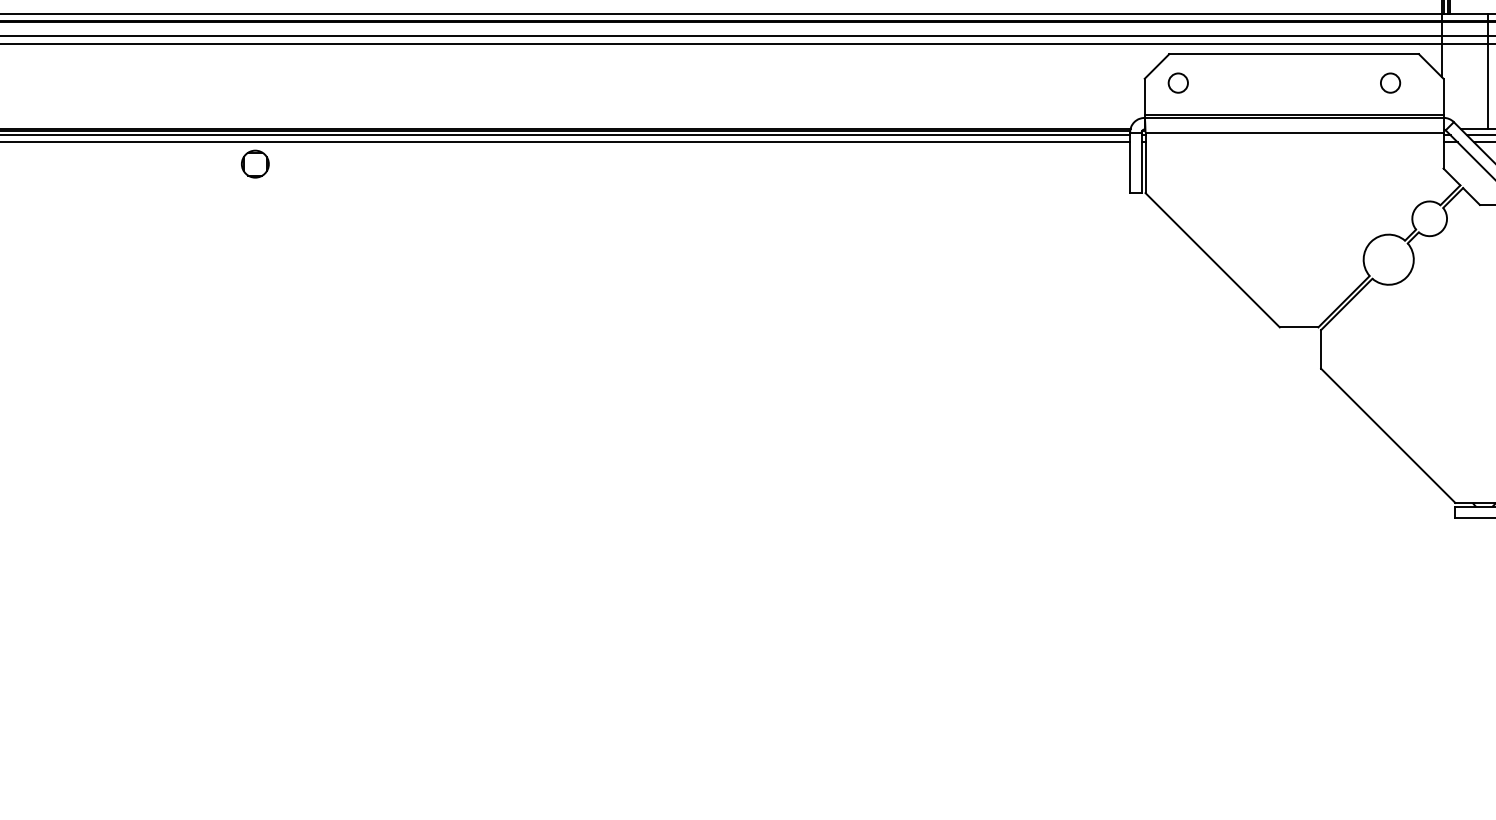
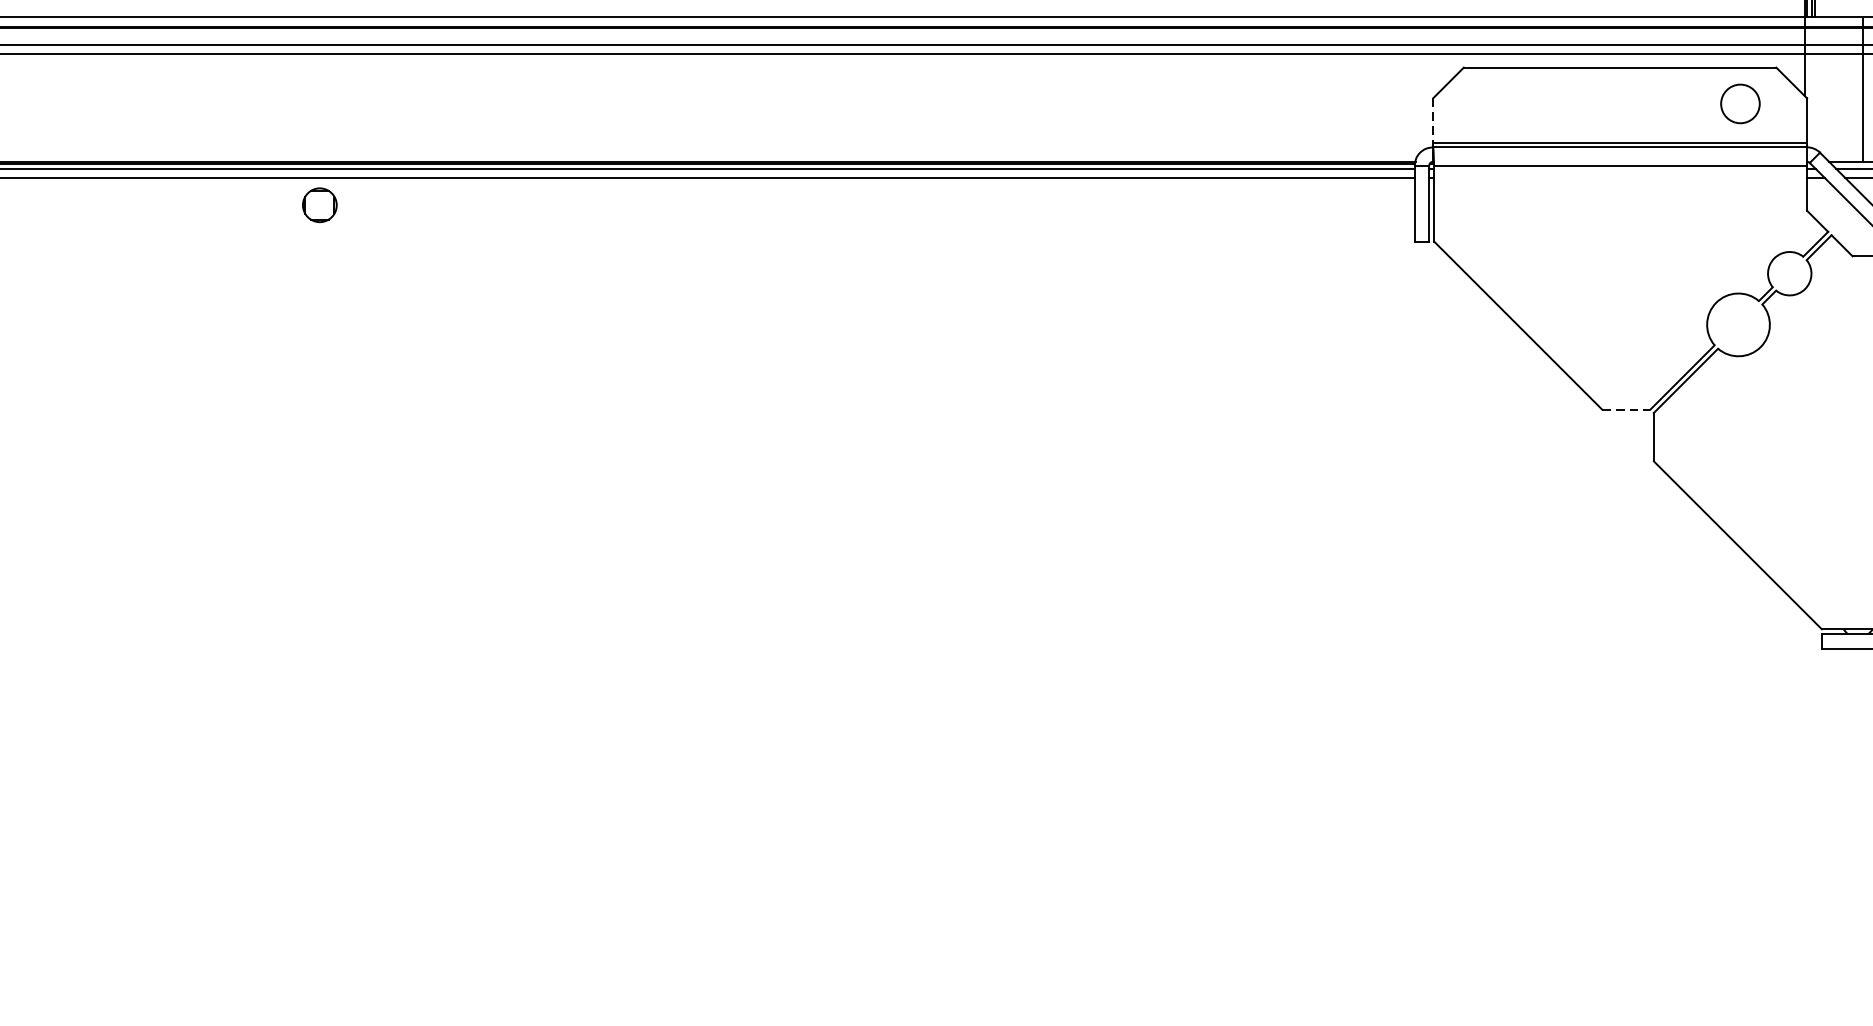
circle: (1177, 82) -> (1474, 103), removed
circle: (1390, 82) -> (1740, 103), size x1.6
line: (1144, 97) -> (1432, 121), solid -> dashed
line: (1299, 327) -> (1626, 409), solid -> dashed

